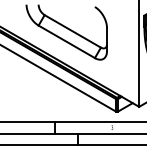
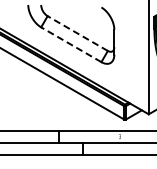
line: (72, 31) -> (77, 33), solid -> dashed
line: (66, 41) -> (71, 44), solid -> dashed

